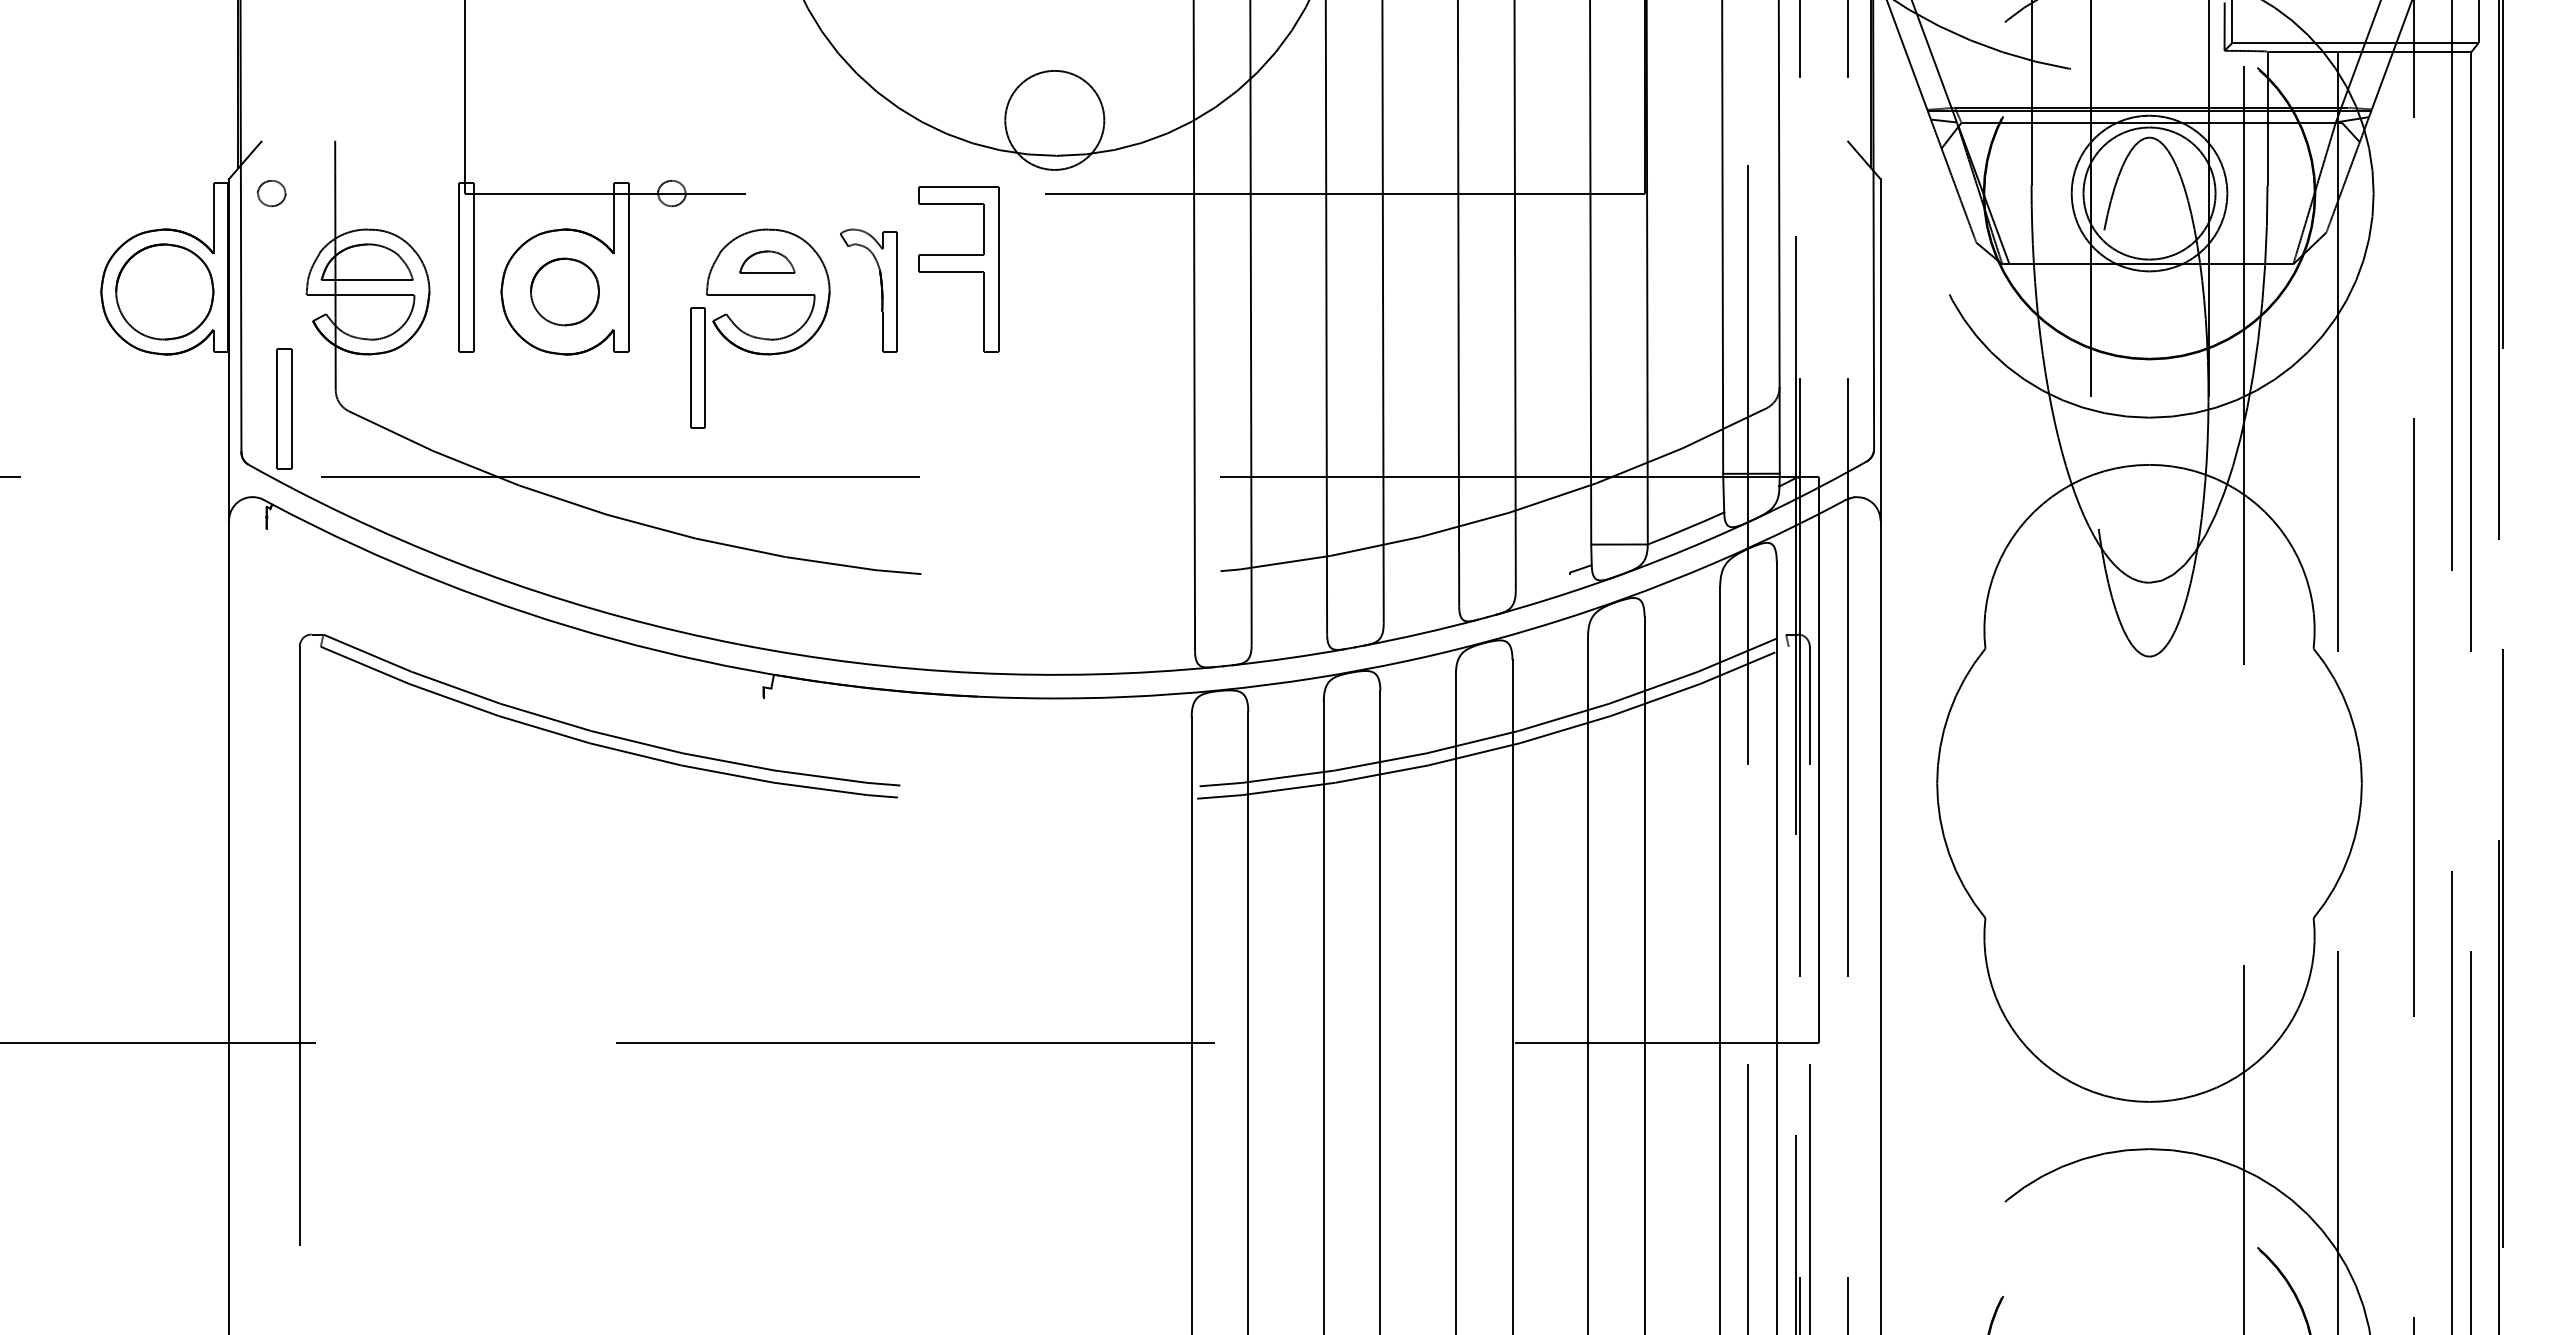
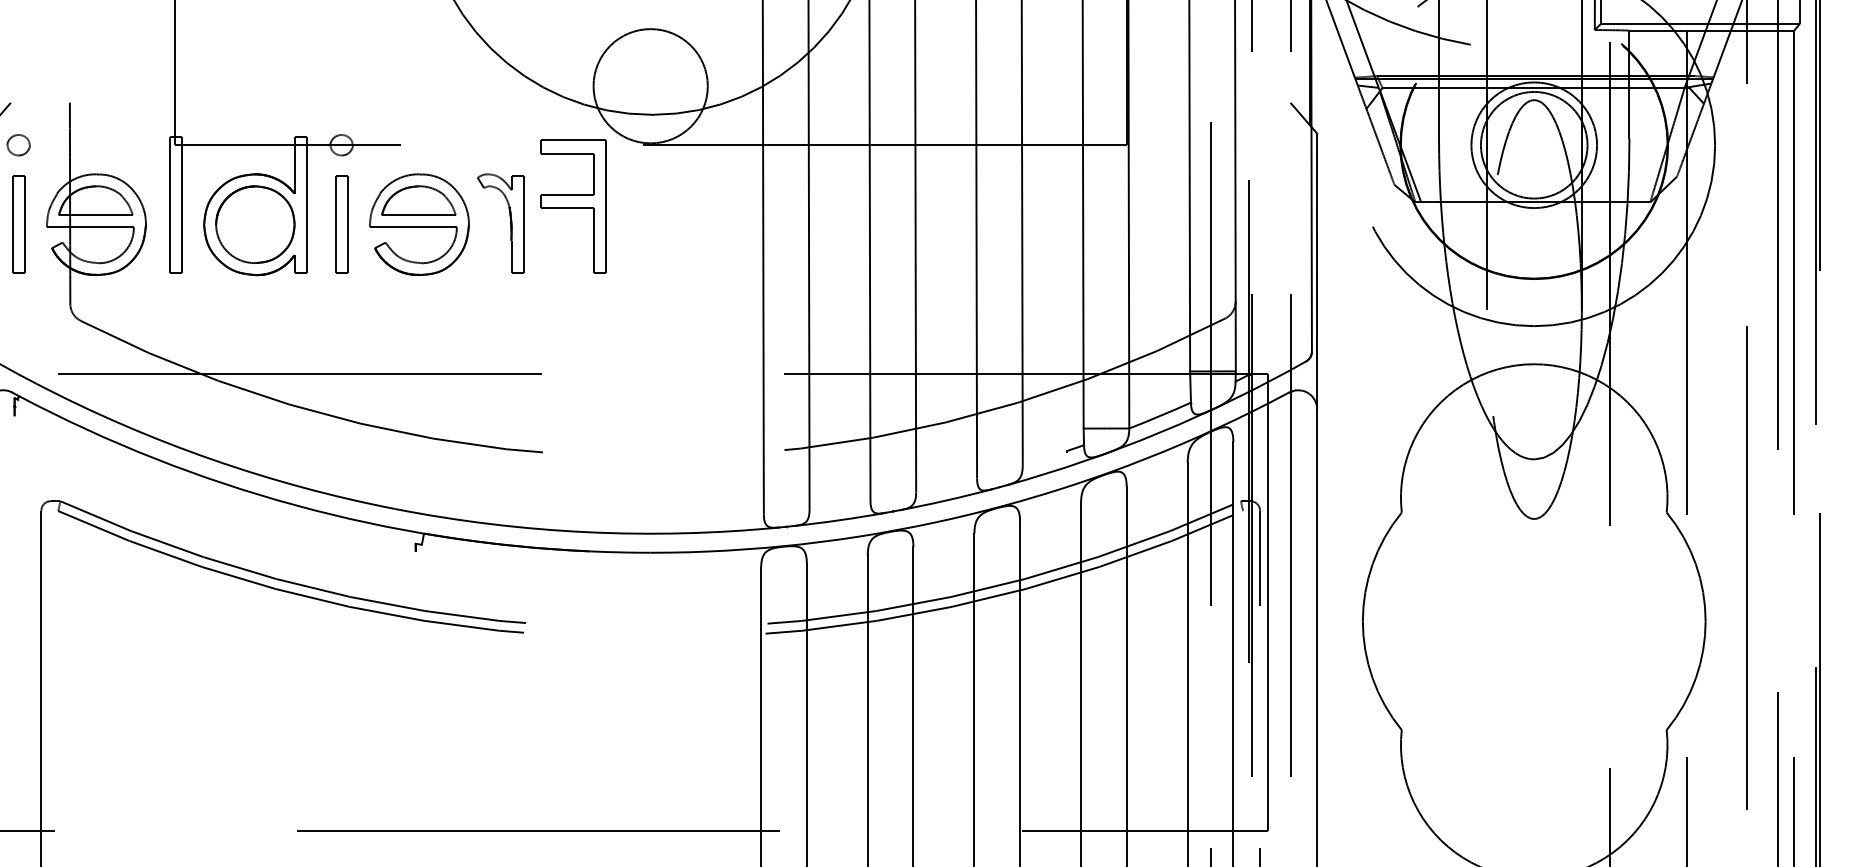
circle: (1054, 120) -> (650, 86), size x1.43
part: (767, 261) -> (418, 200), size x1.67
part: (564, 291) -> (254, 224), size x1.43
part: (697, 367) -> (341, 224), moved
part: (284, 408) -> (18, 224), moved

